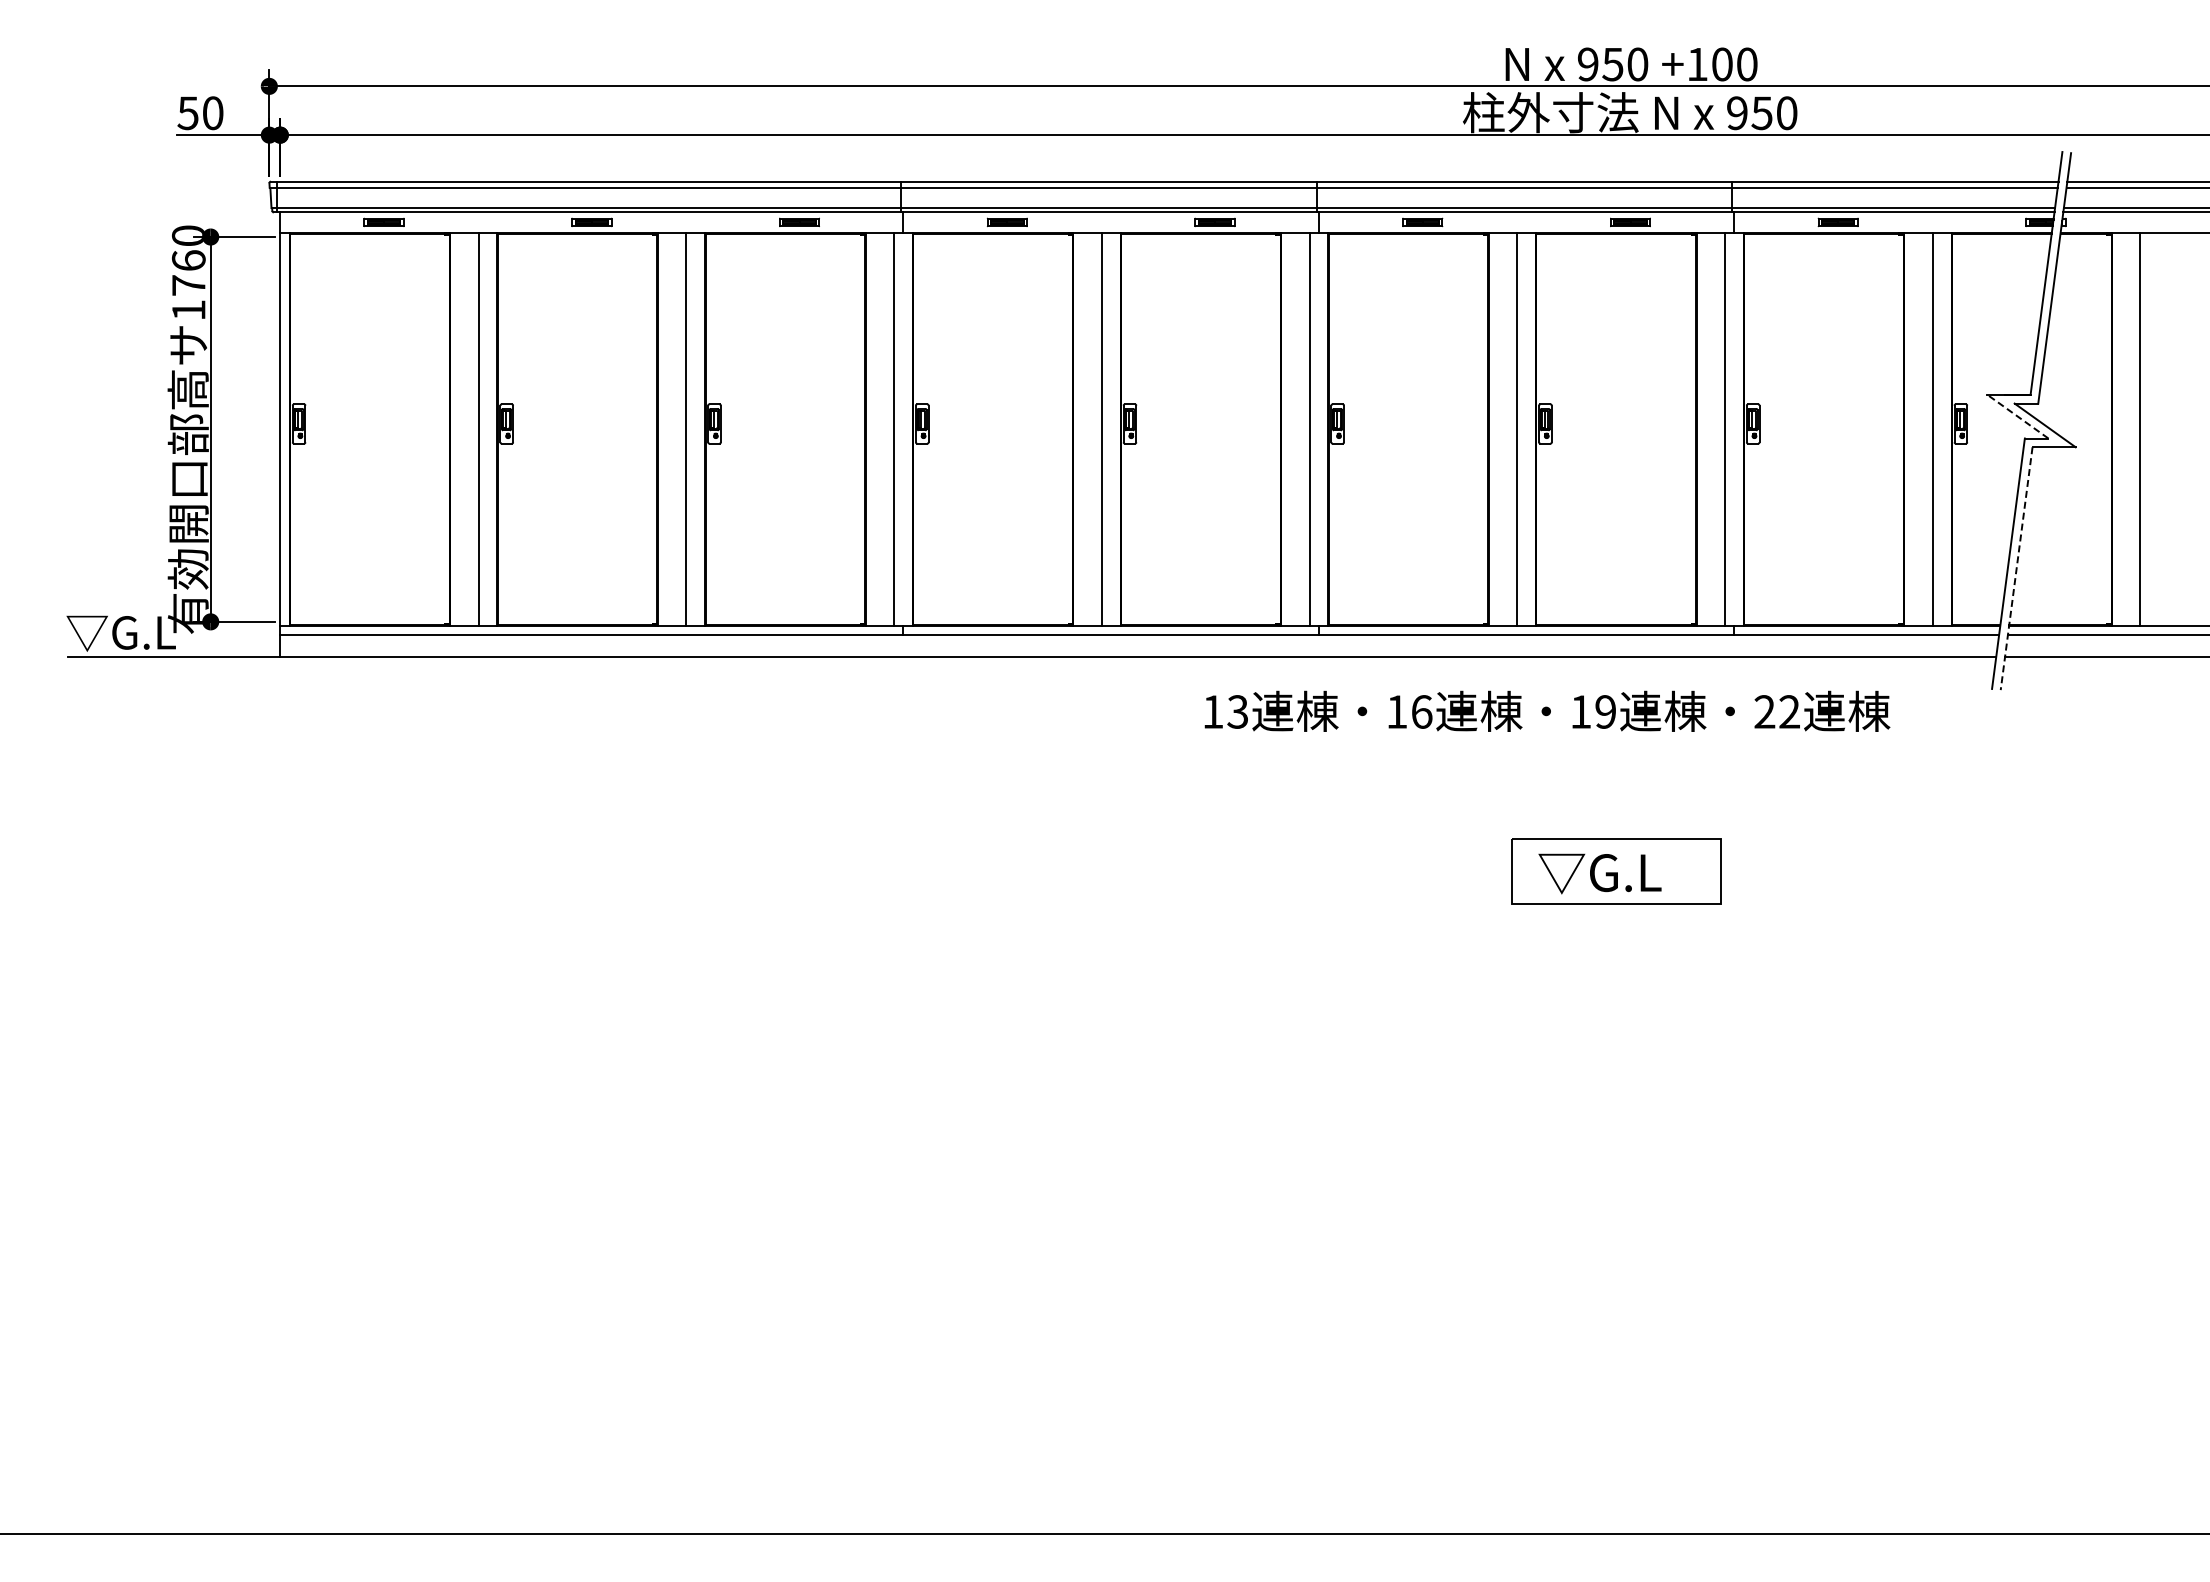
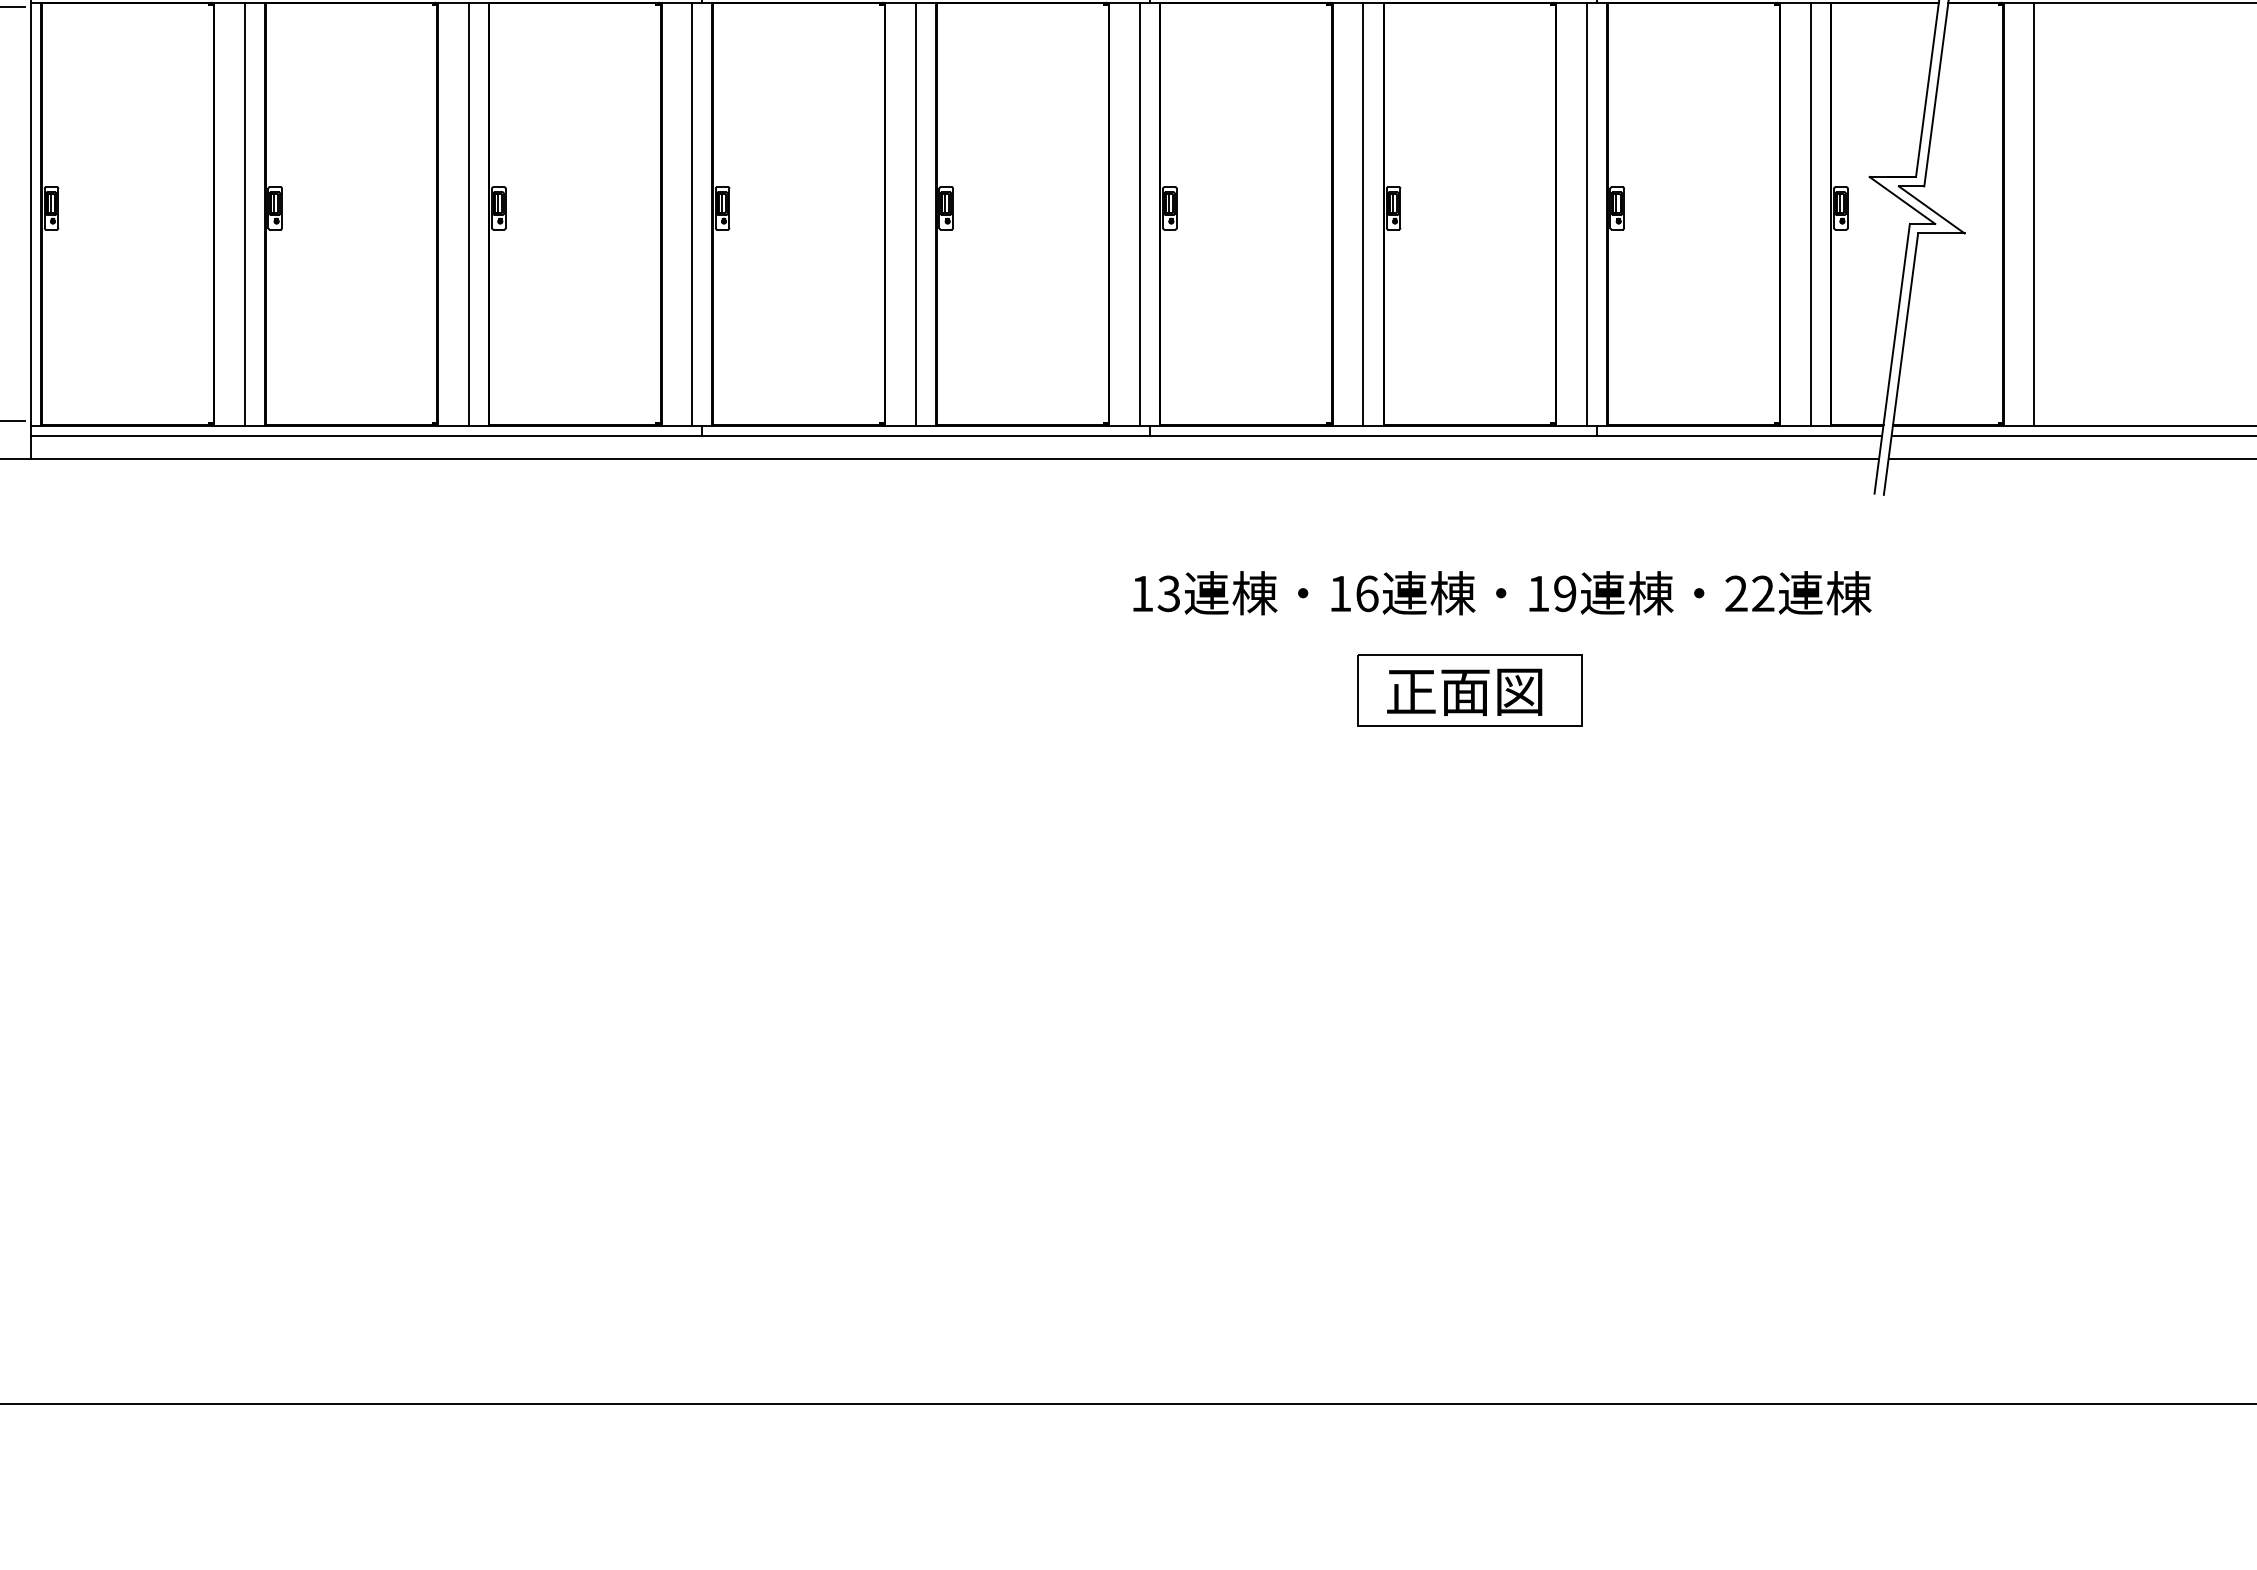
line: (2017, 416) -> (1901, 200), dashed -> solid
line: (2016, 569) -> (1900, 365), dashed -> solid
text: (1547, 710) -> (1502, 592), moved
text: (1610, 873) -> (1463, 692), ▽G.L -> 正面図

